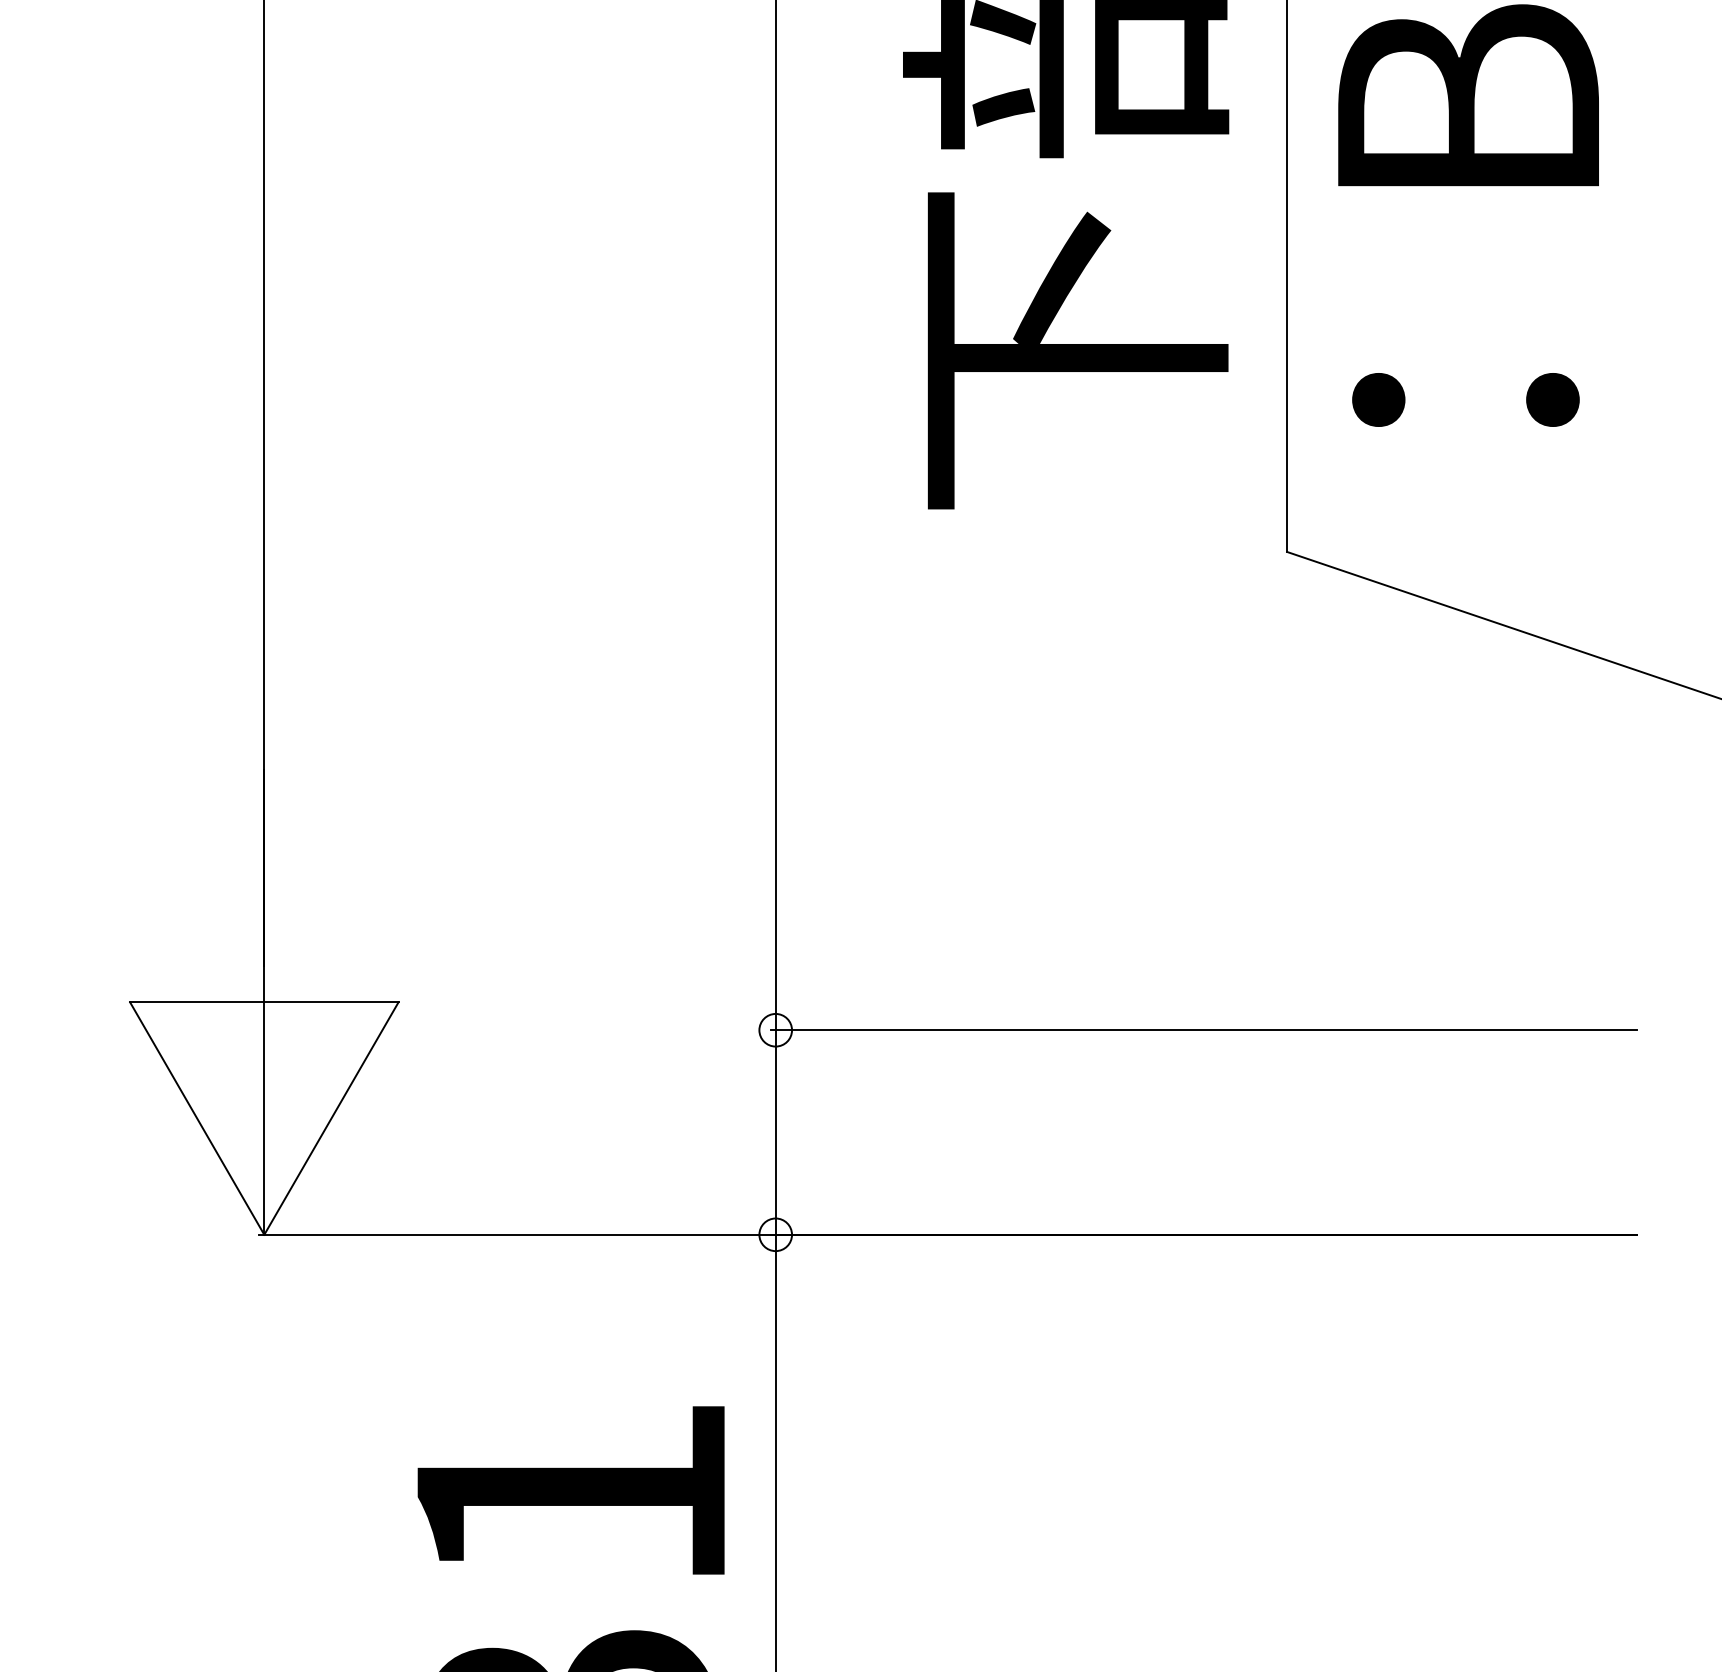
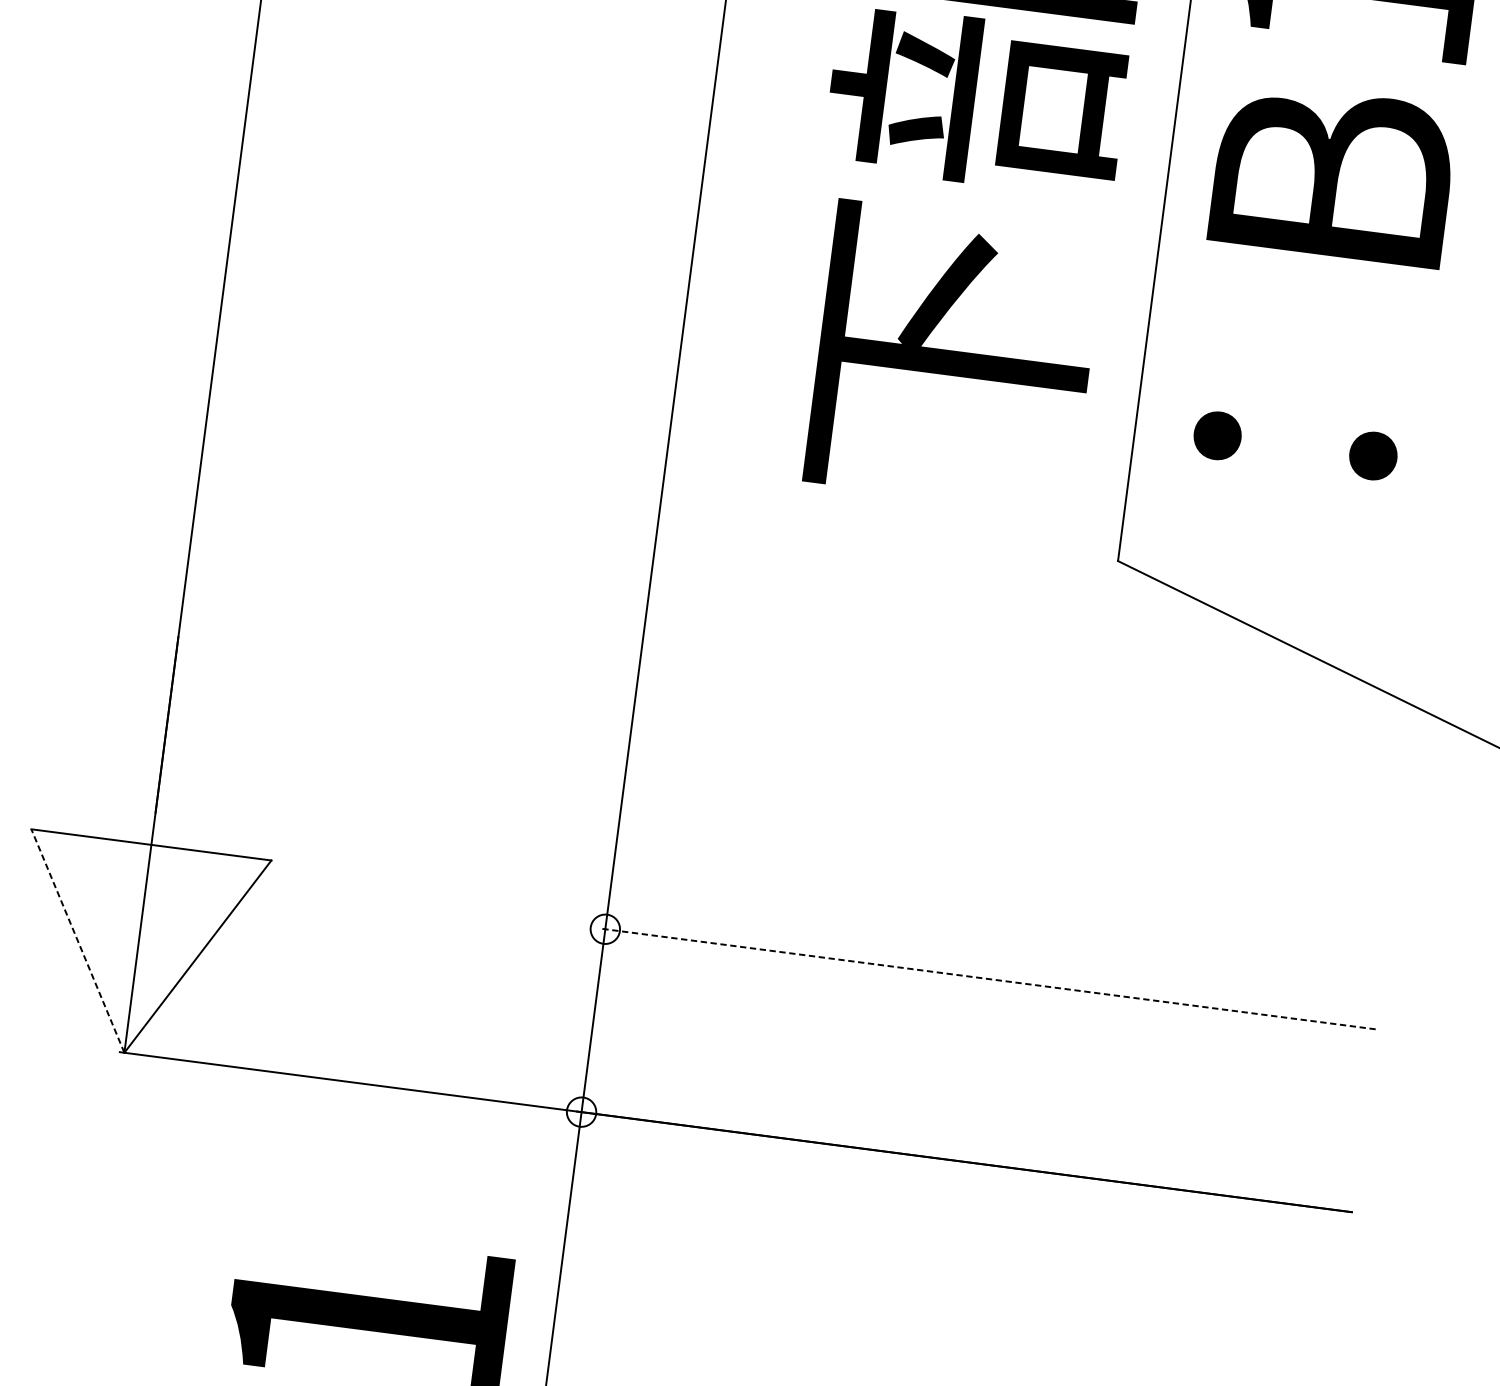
line: (1203, 1030) -> (987, 979), solid -> dashed
line: (196, 1118) -> (77, 940), solid -> dashed

